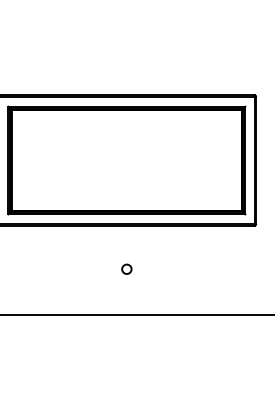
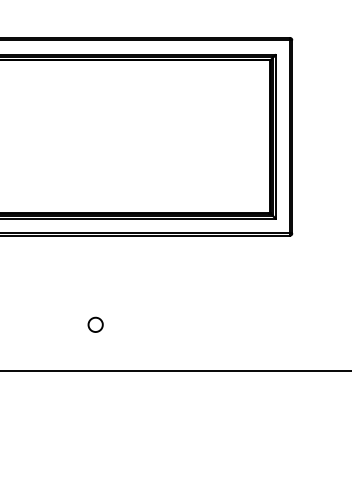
part: (126, 268) -> (95, 323), moved

